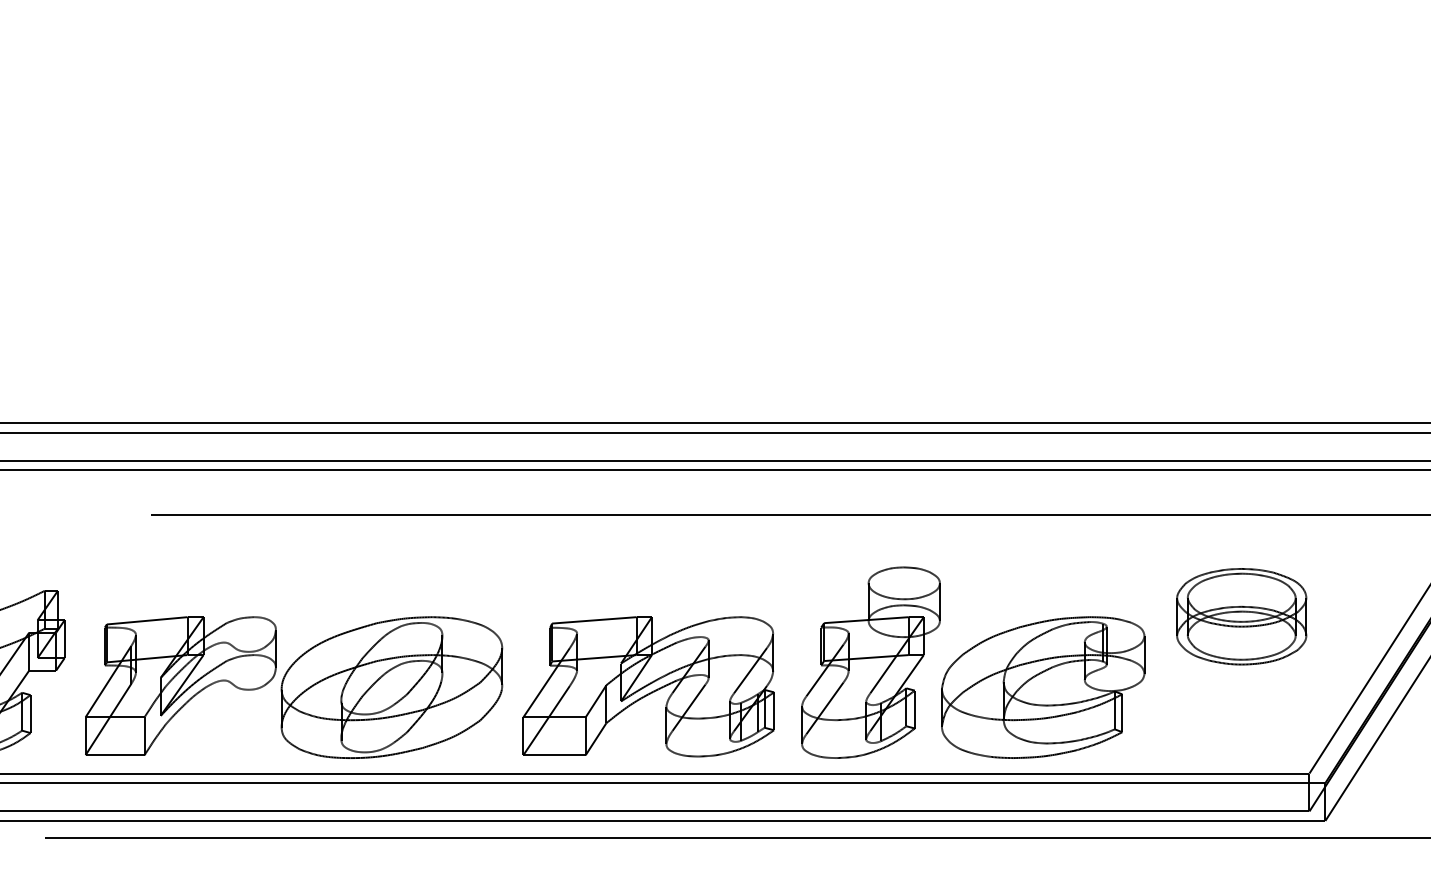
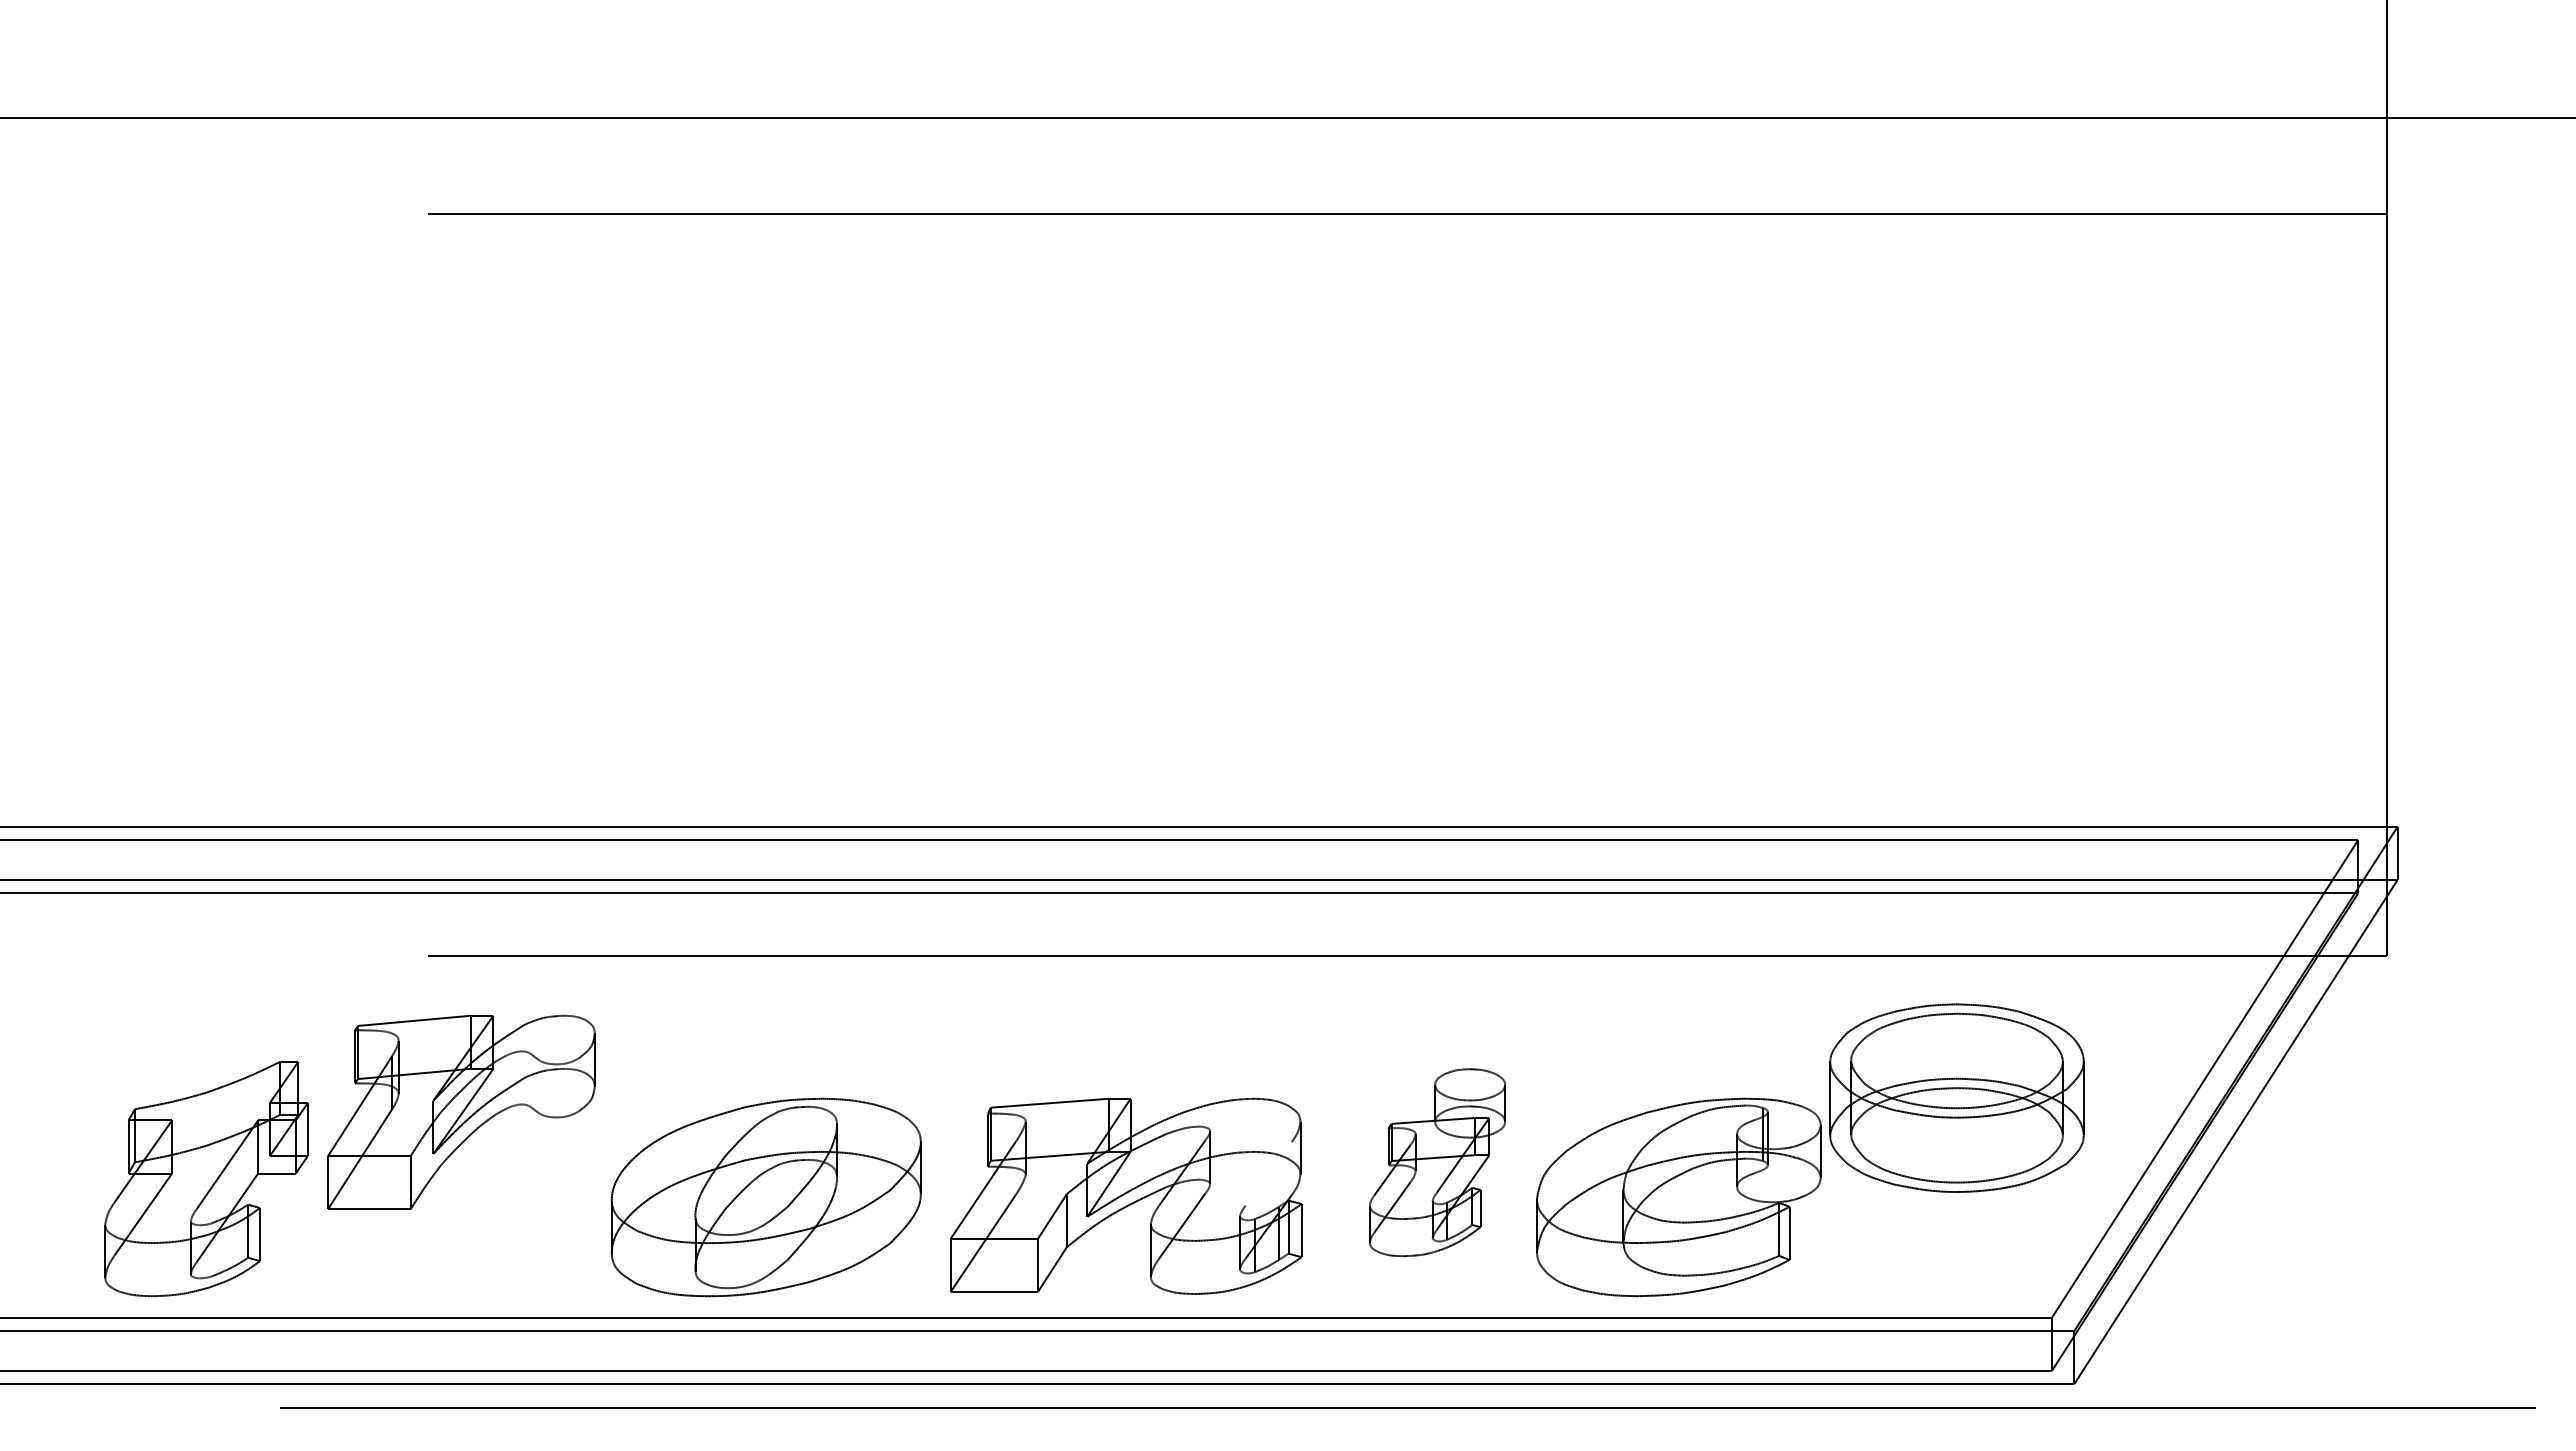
part: (1241, 616) -> (1956, 1097), size x1.4
part: (870, 662) -> (1437, 1162), size x0.7
line: (750, 670) -> (1268, 1173), removed
part: (180, 685) -> (461, 1111), moved

